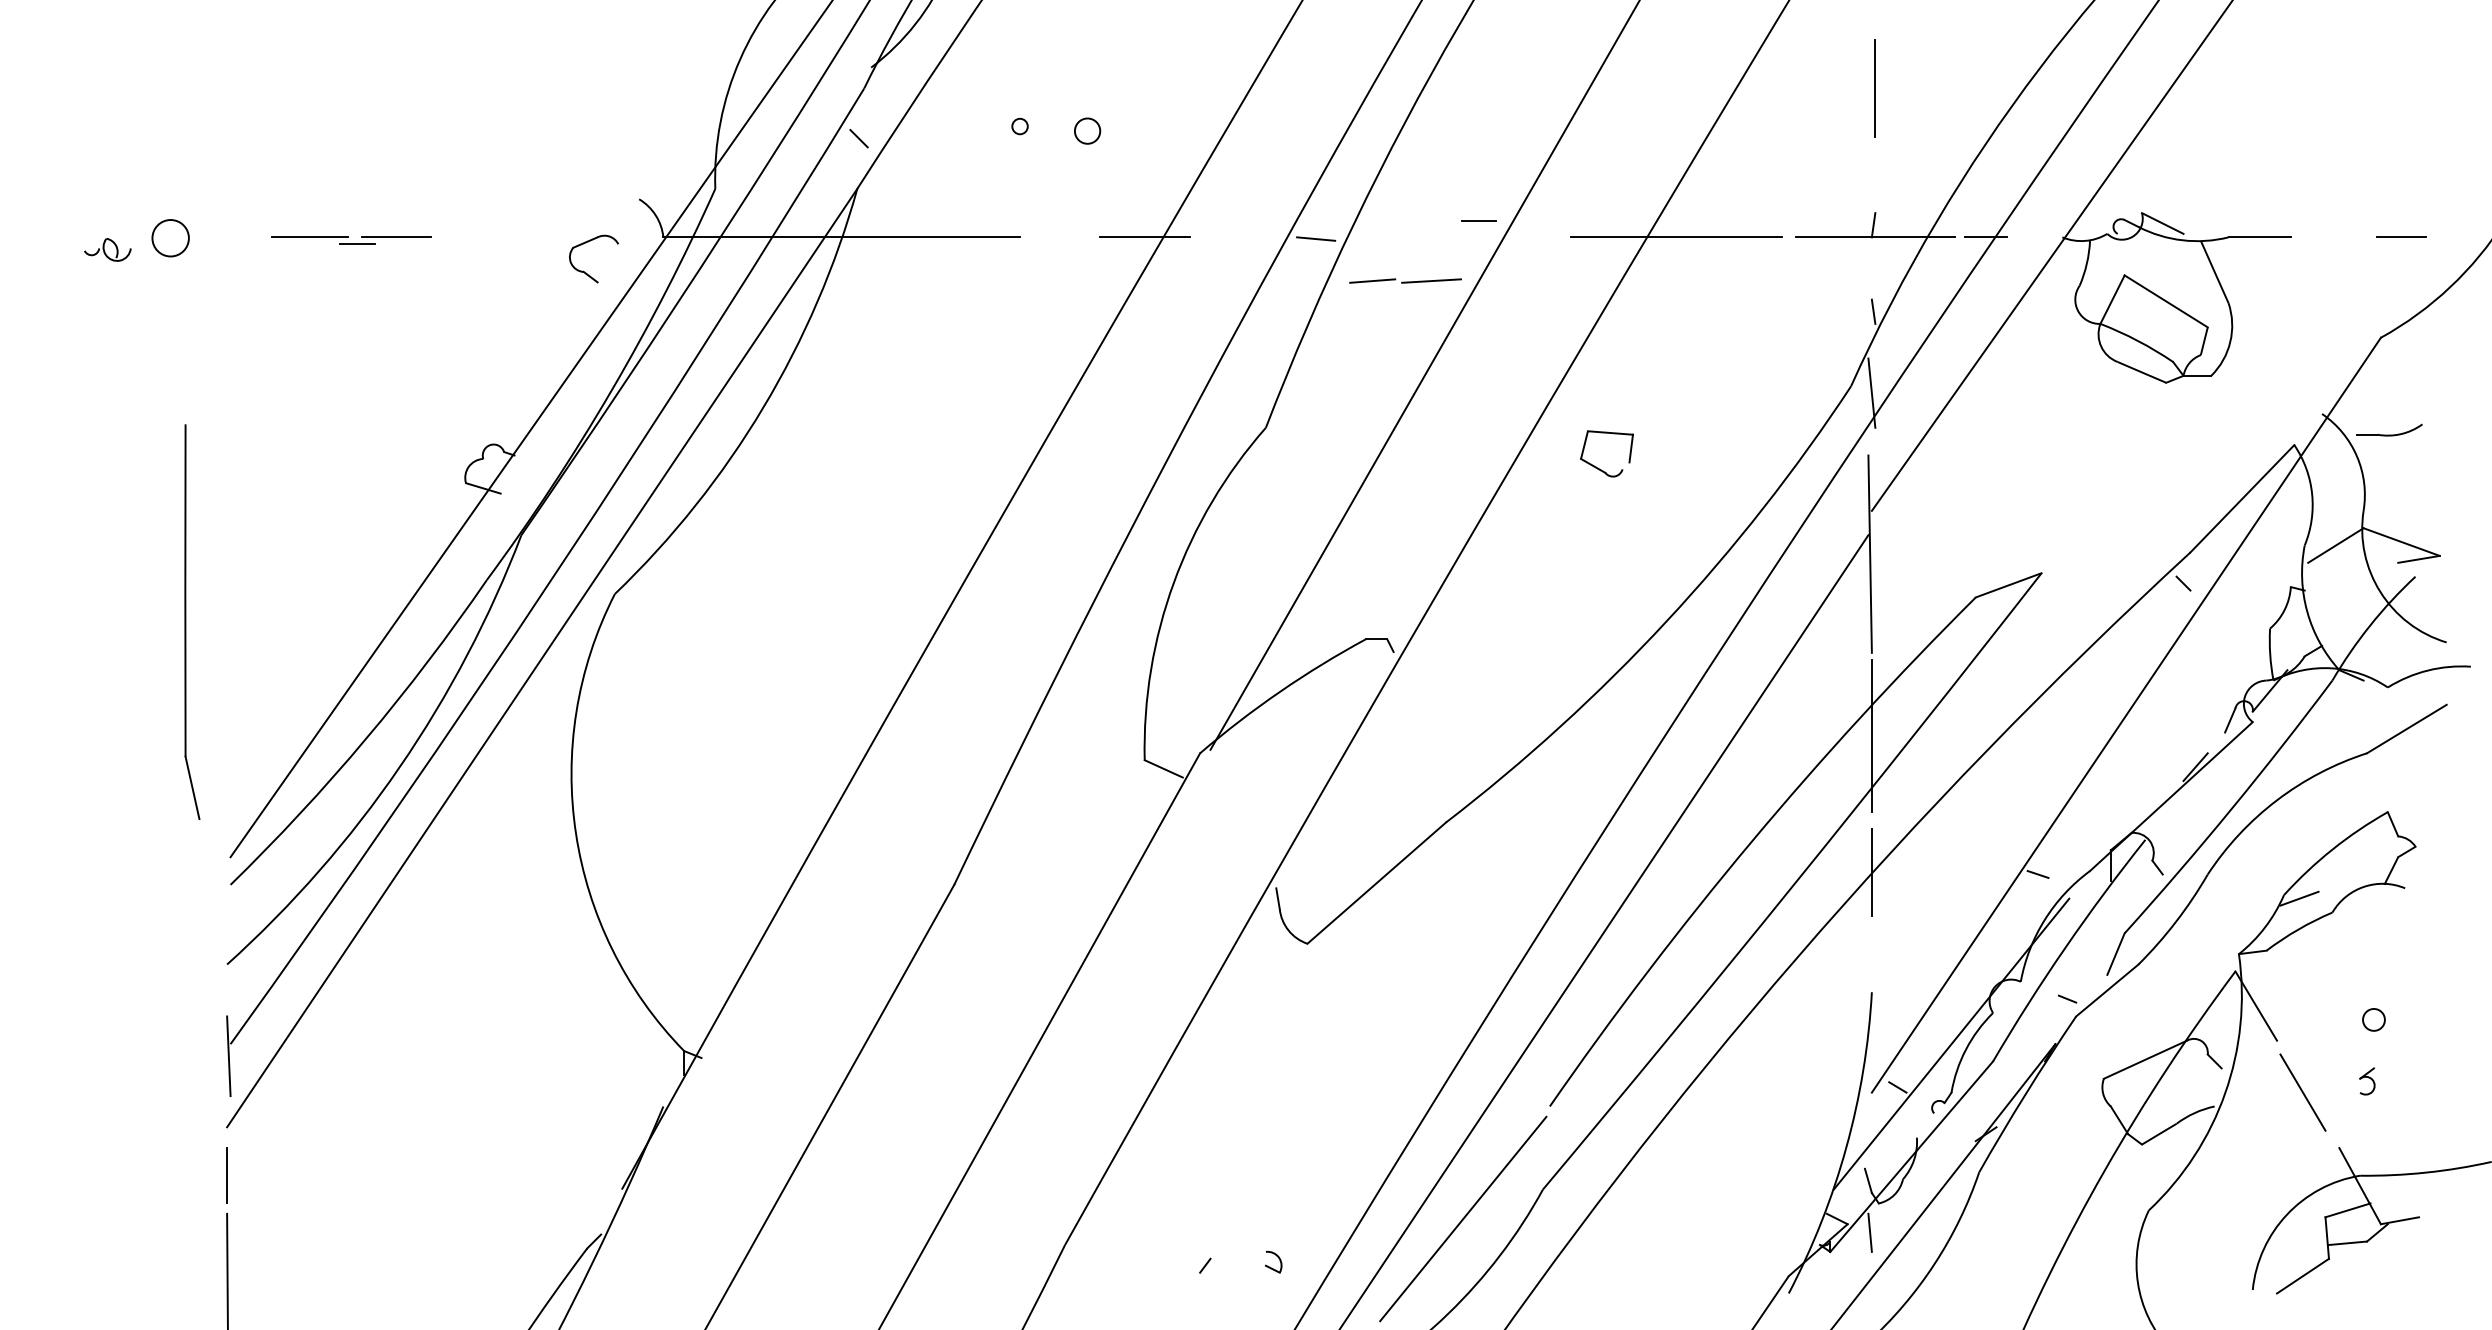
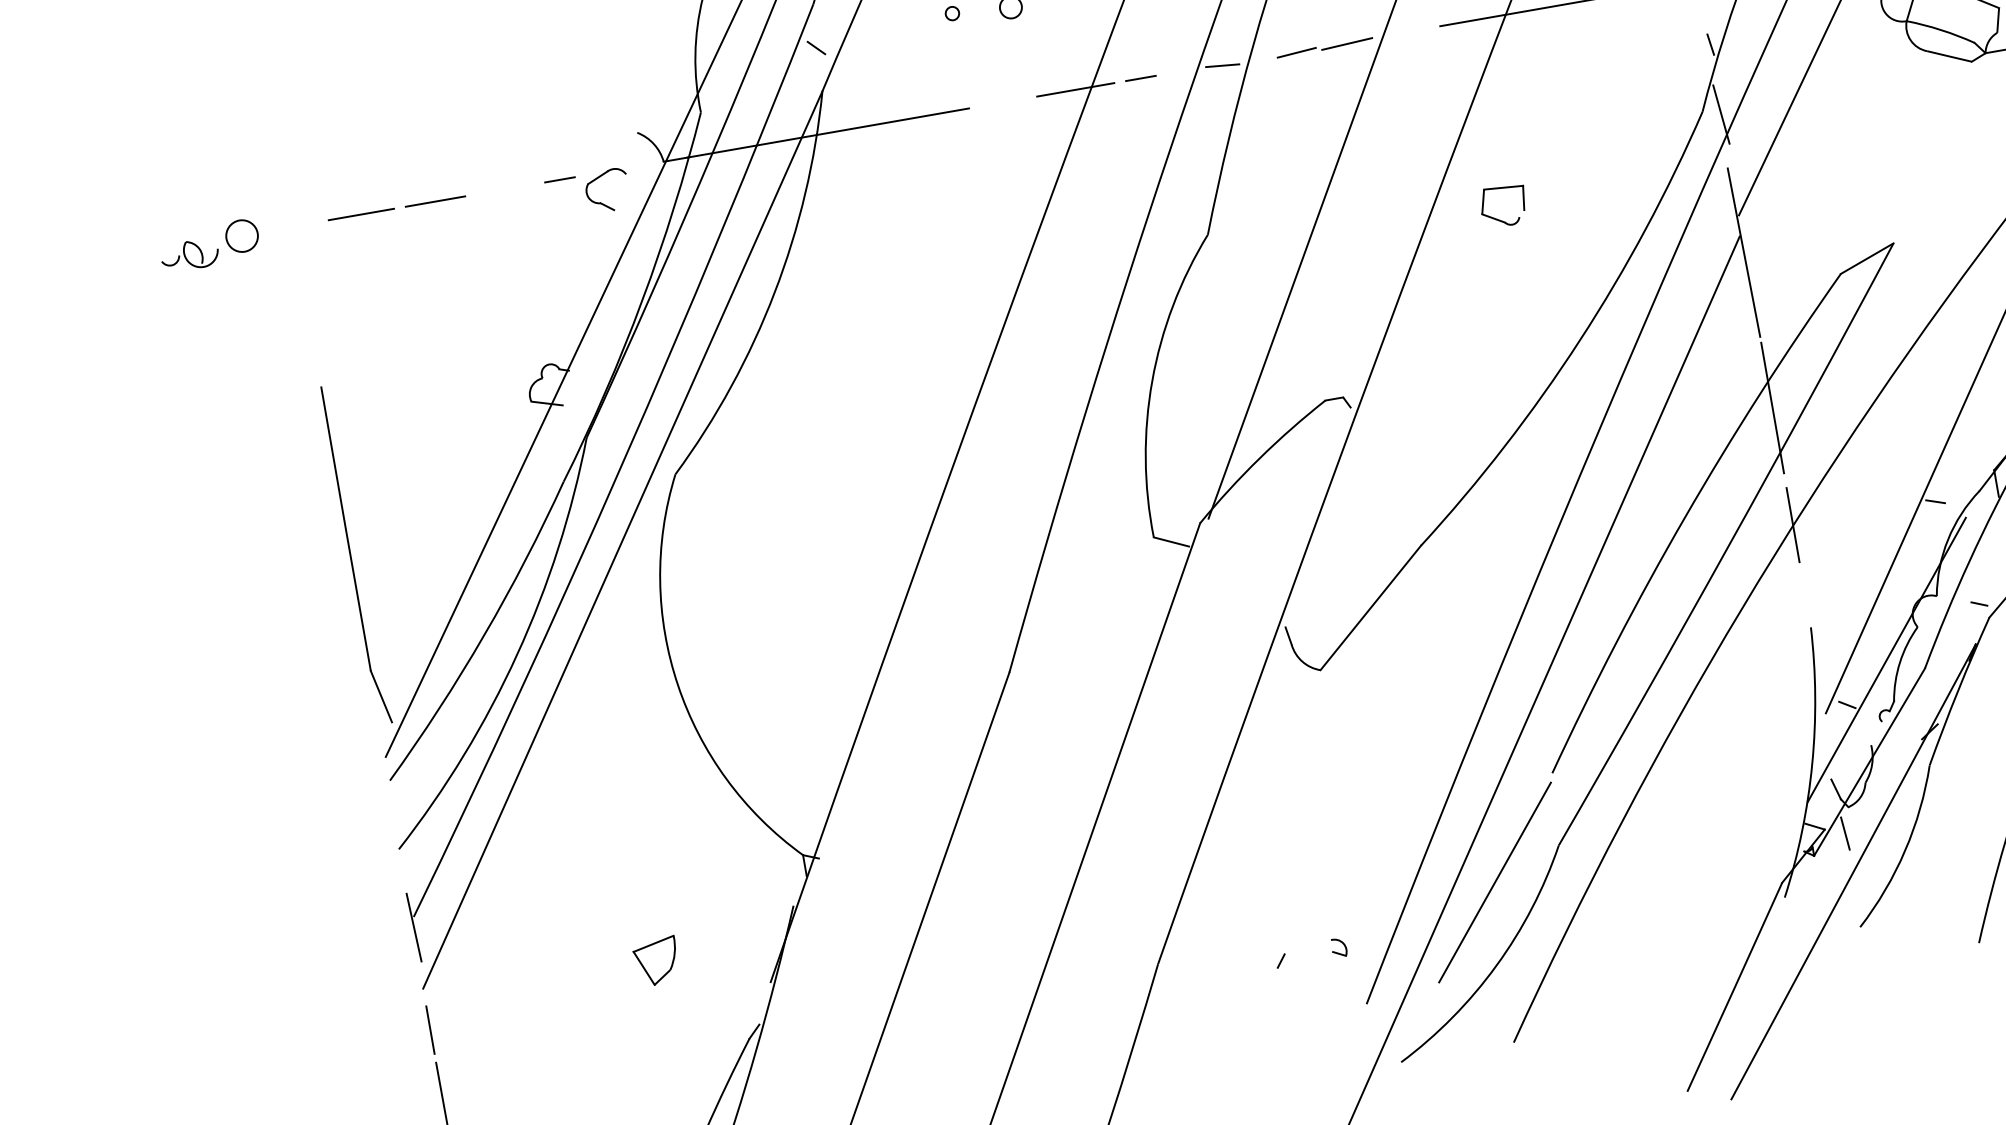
line: (1478, 220) -> (1140, 77), moved
line: (357, 243) -> (560, 179), moved
part: (107, 249) -> (189, 255), size x1.43
part: (1405, 280) -> (1324, 47), moved
part: (192, 621) -> (356, 554), moved
part: (496, 1142) -> (656, 961), added

